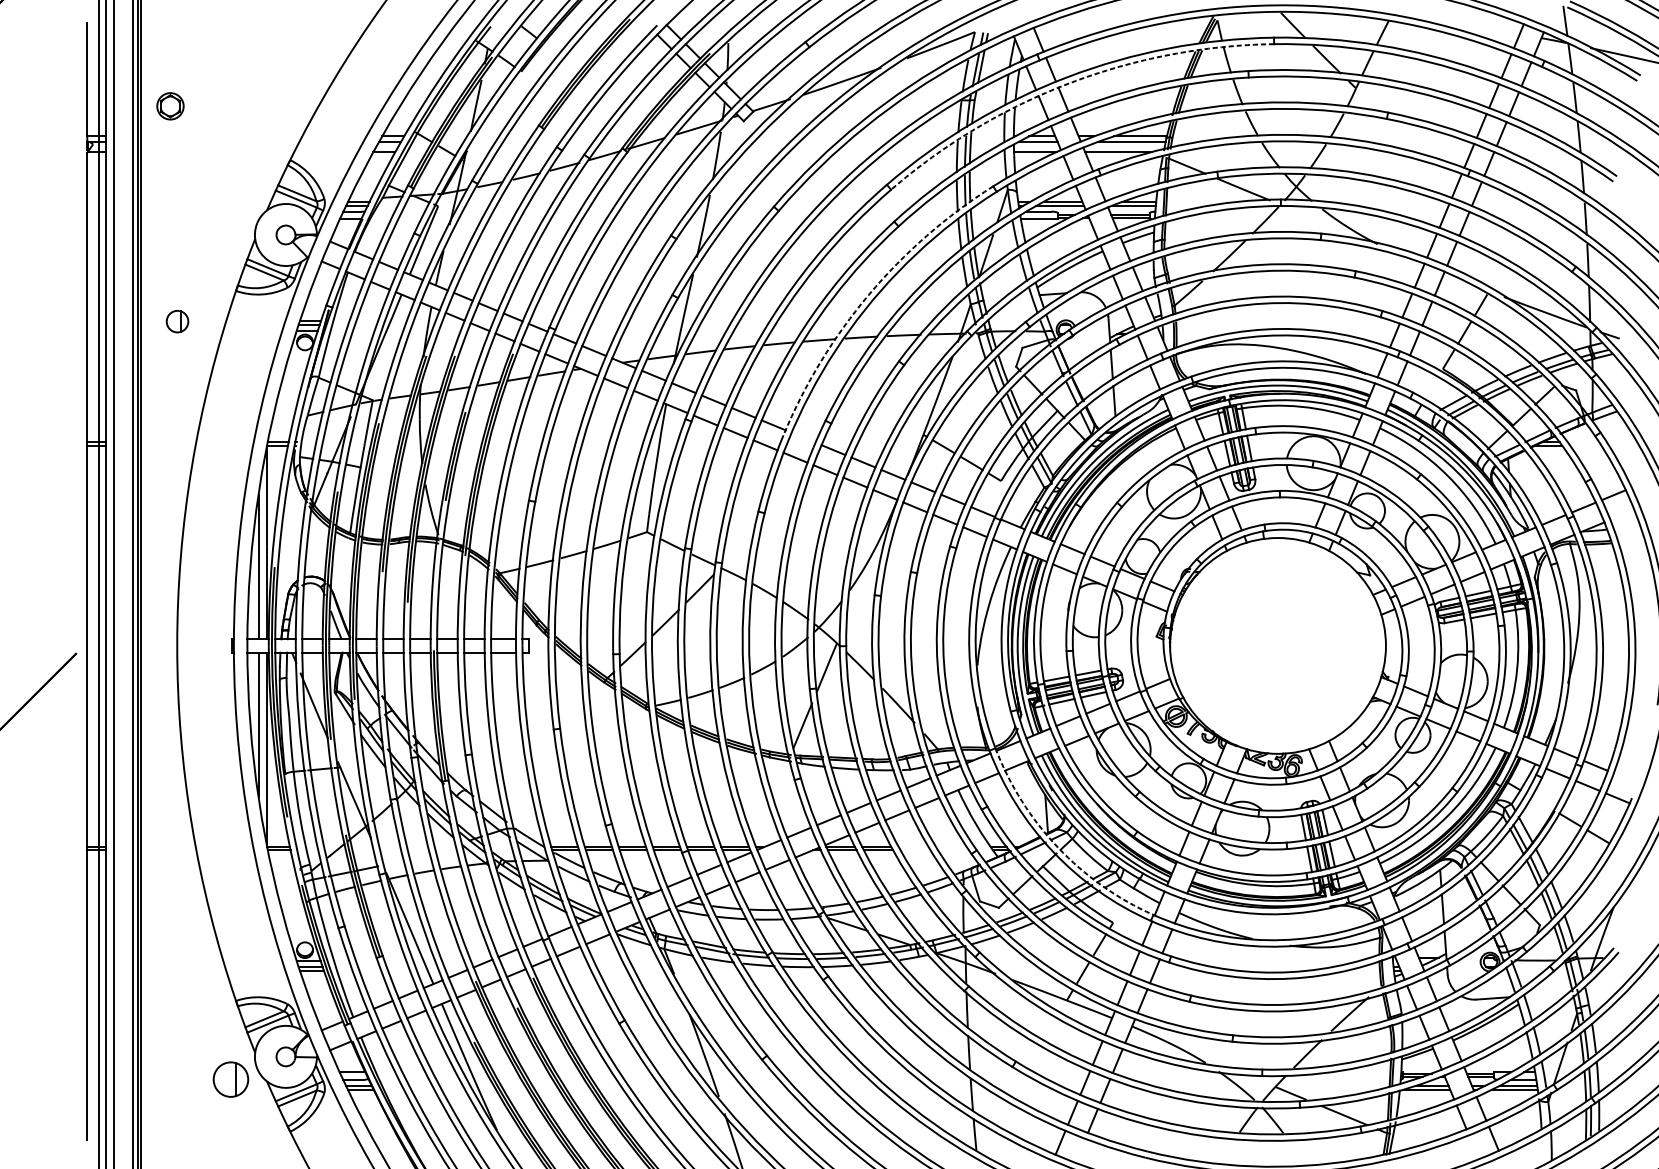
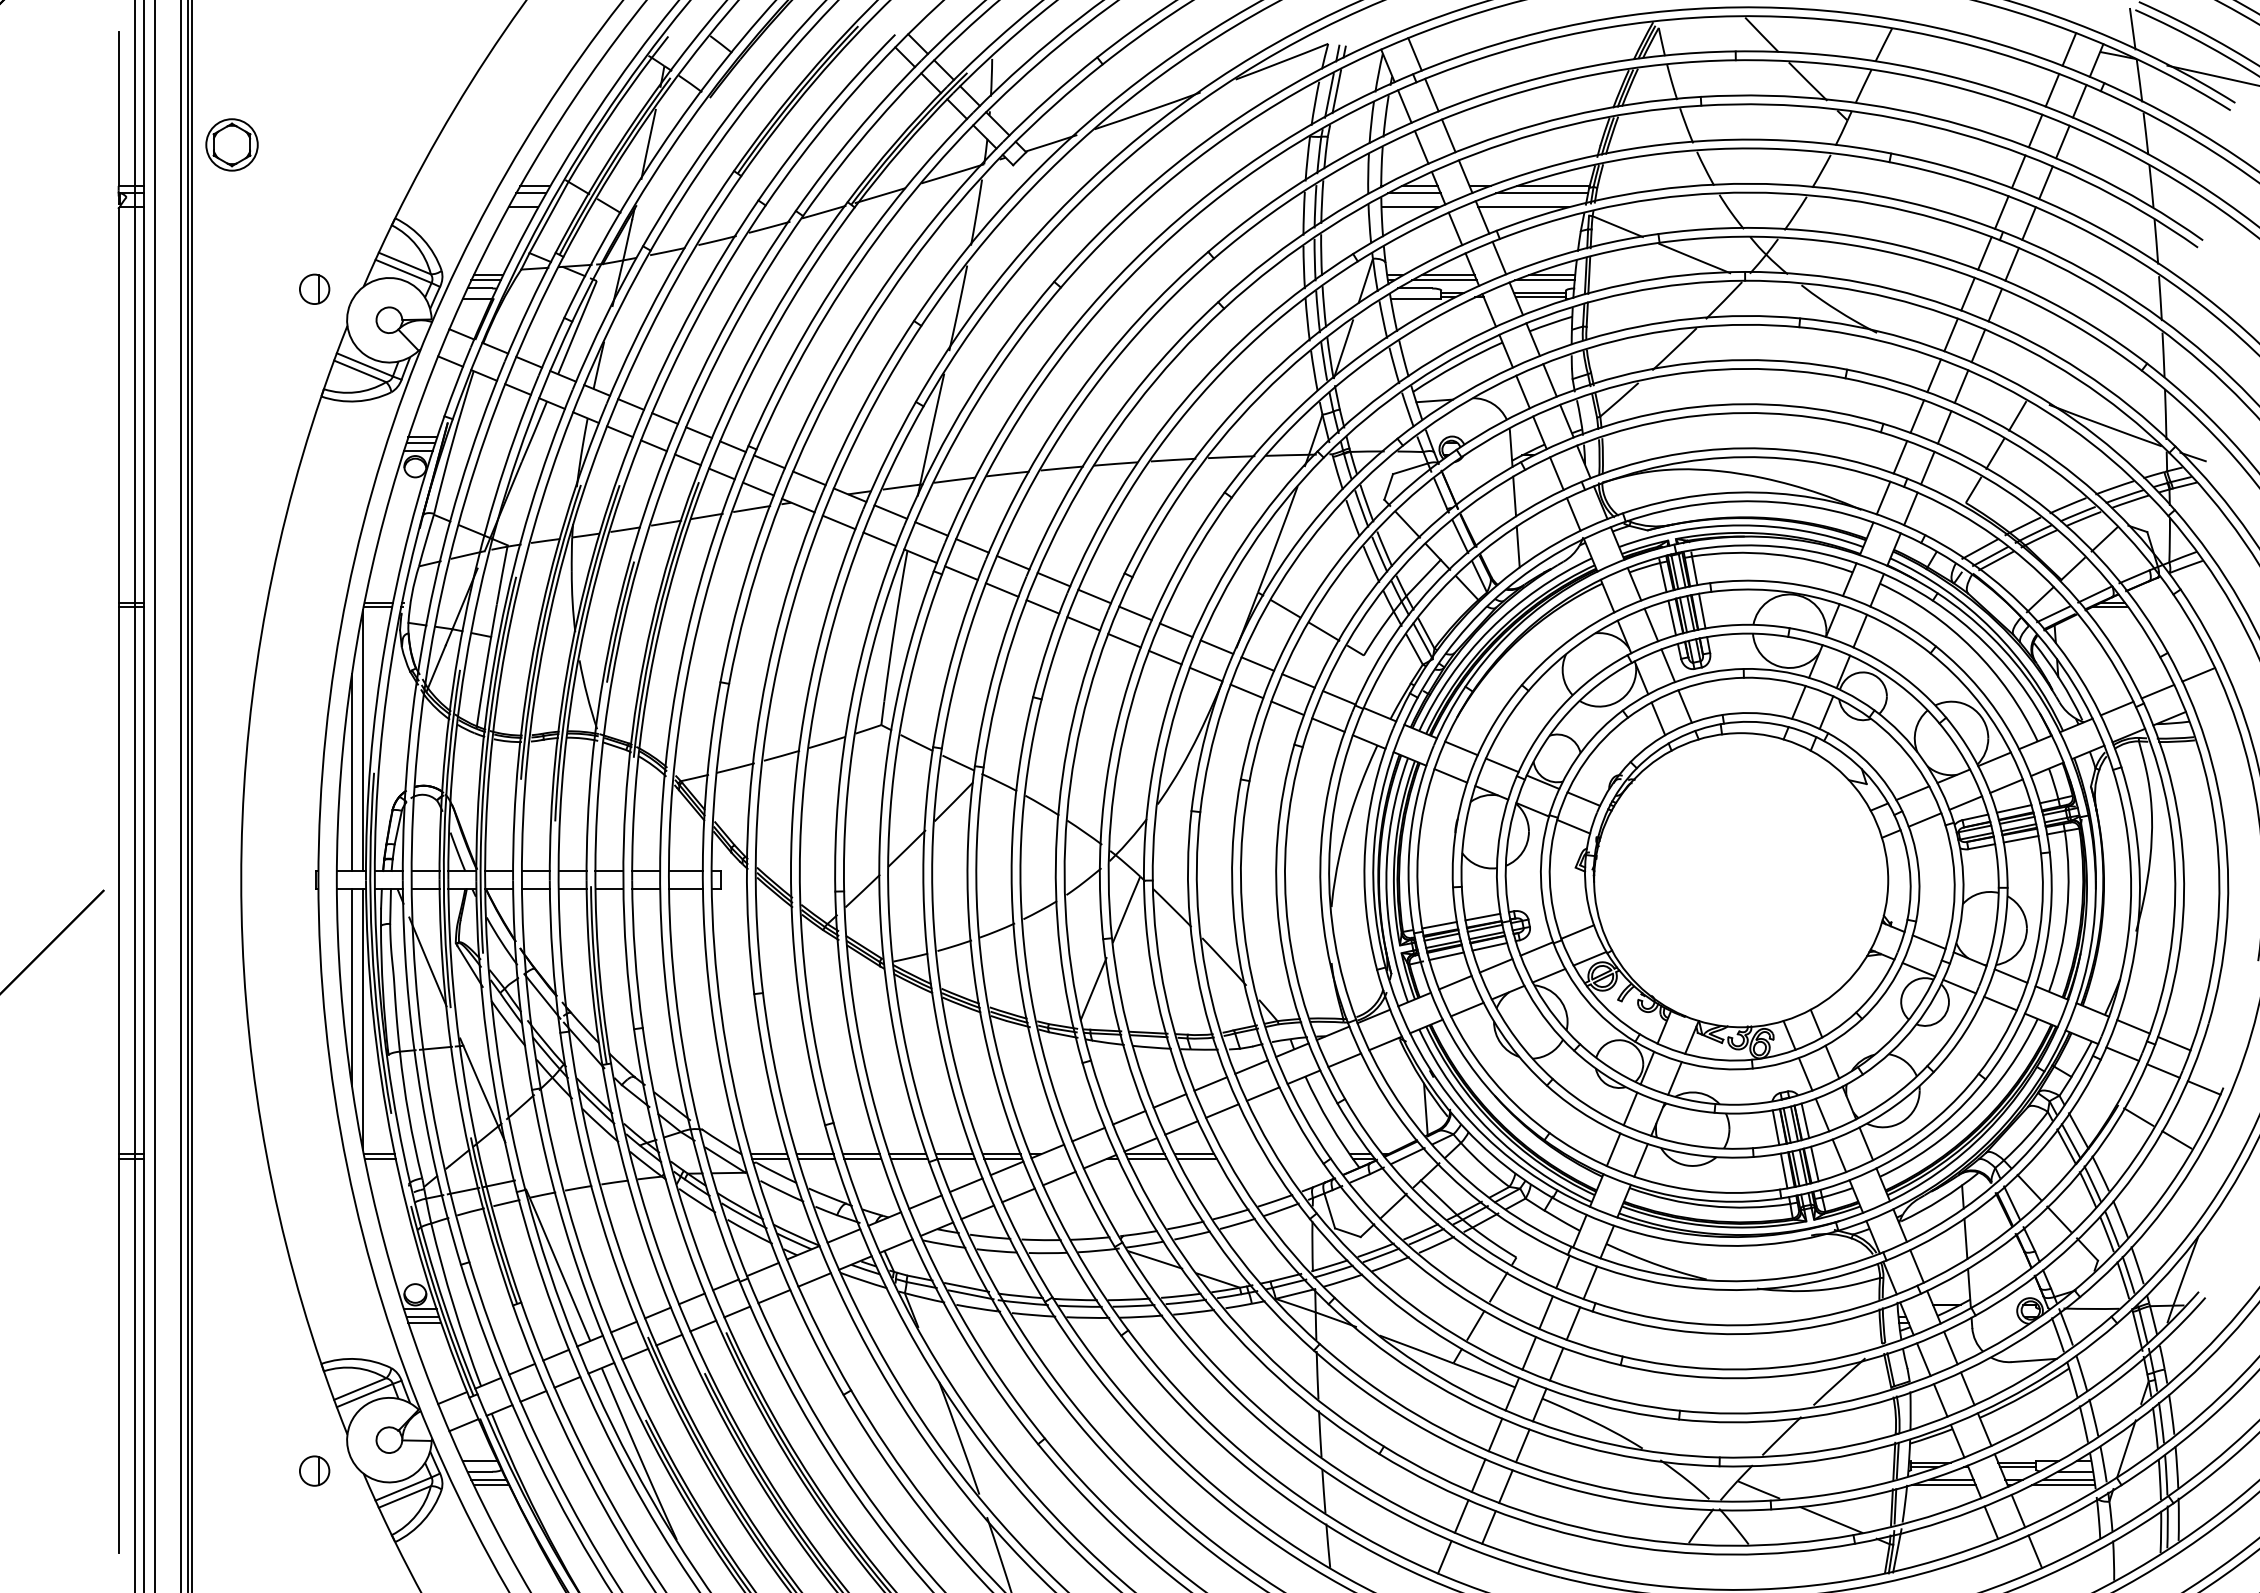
arc: (1069, 83) -> (1457, 113), dashed -> solid
part: (170, 105) -> (231, 144), size x1.43
arc: (868, 294) -> (1183, 401), dashed -> solid
part: (177, 321) -> (314, 288), moved
line: (803, 437) -> (1094, 596), added
arc: (1058, 847) -> (1441, 1154), dashed -> solid
part: (231, 1079) -> (314, 1470), size x0.62

